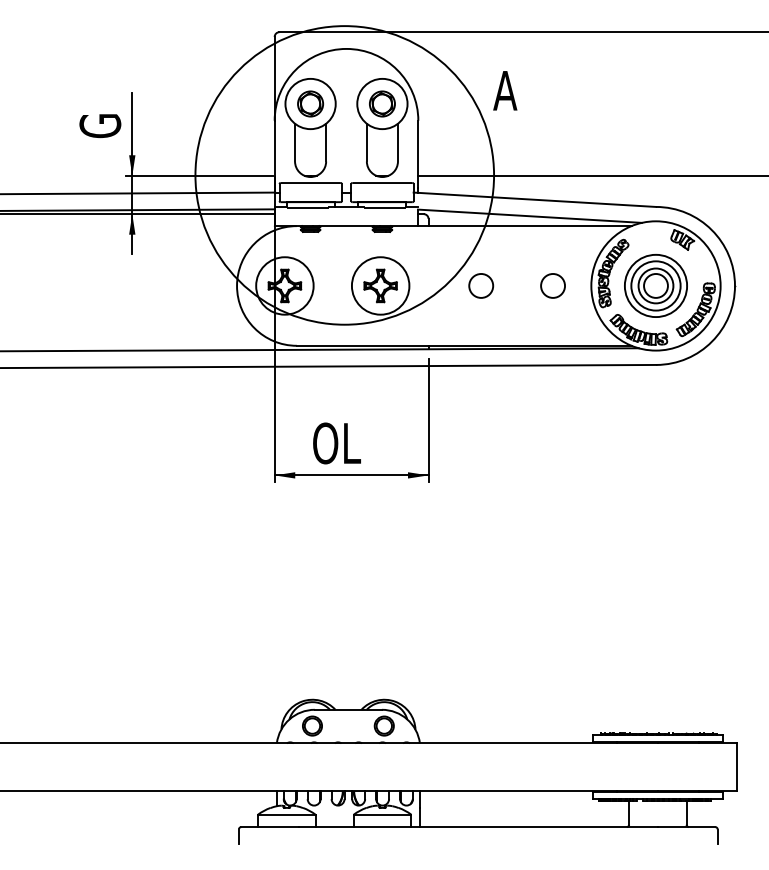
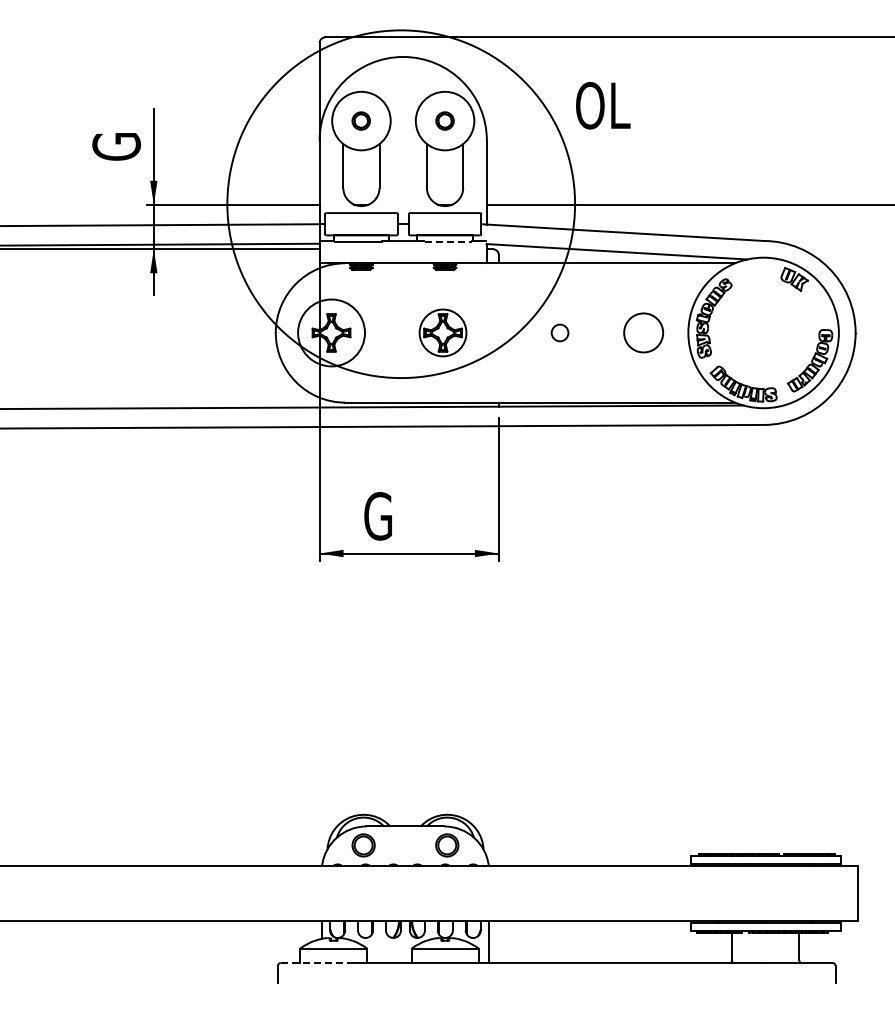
text: (517, 90) -> (602, 105), A -> OL
part: (309, 103) -> (360, 120), size x0.6
part: (381, 103) -> (444, 120), size x0.6
line: (385, 208) -> (448, 242), solid -> dashed
circle: (380, 285) -> (442, 332), size x0.7
circle: (480, 285) -> (559, 332), size x0.6
circle: (552, 285) -> (643, 332), size x1.4
part: (655, 285) -> (763, 332), removed
text: (338, 443) -> (394, 516), OL -> G
line: (270, 827) -> (314, 963), solid -> dashed

